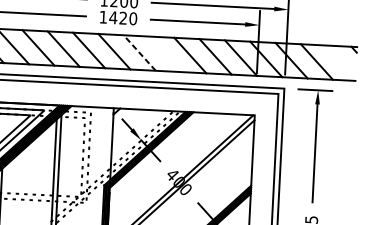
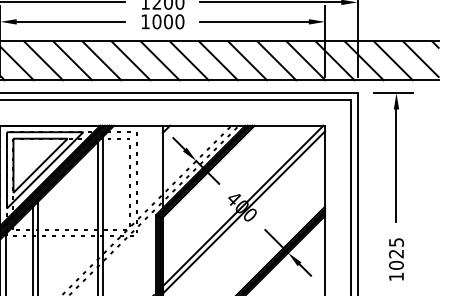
text: (118, 17) -> (162, 21), 1420 -> 1000
line: (139, 52) -> (189, 60), dashed -> solid
line: (164, 54) -> (217, 60), added
line: (340, 62) -> (420, 59), added

